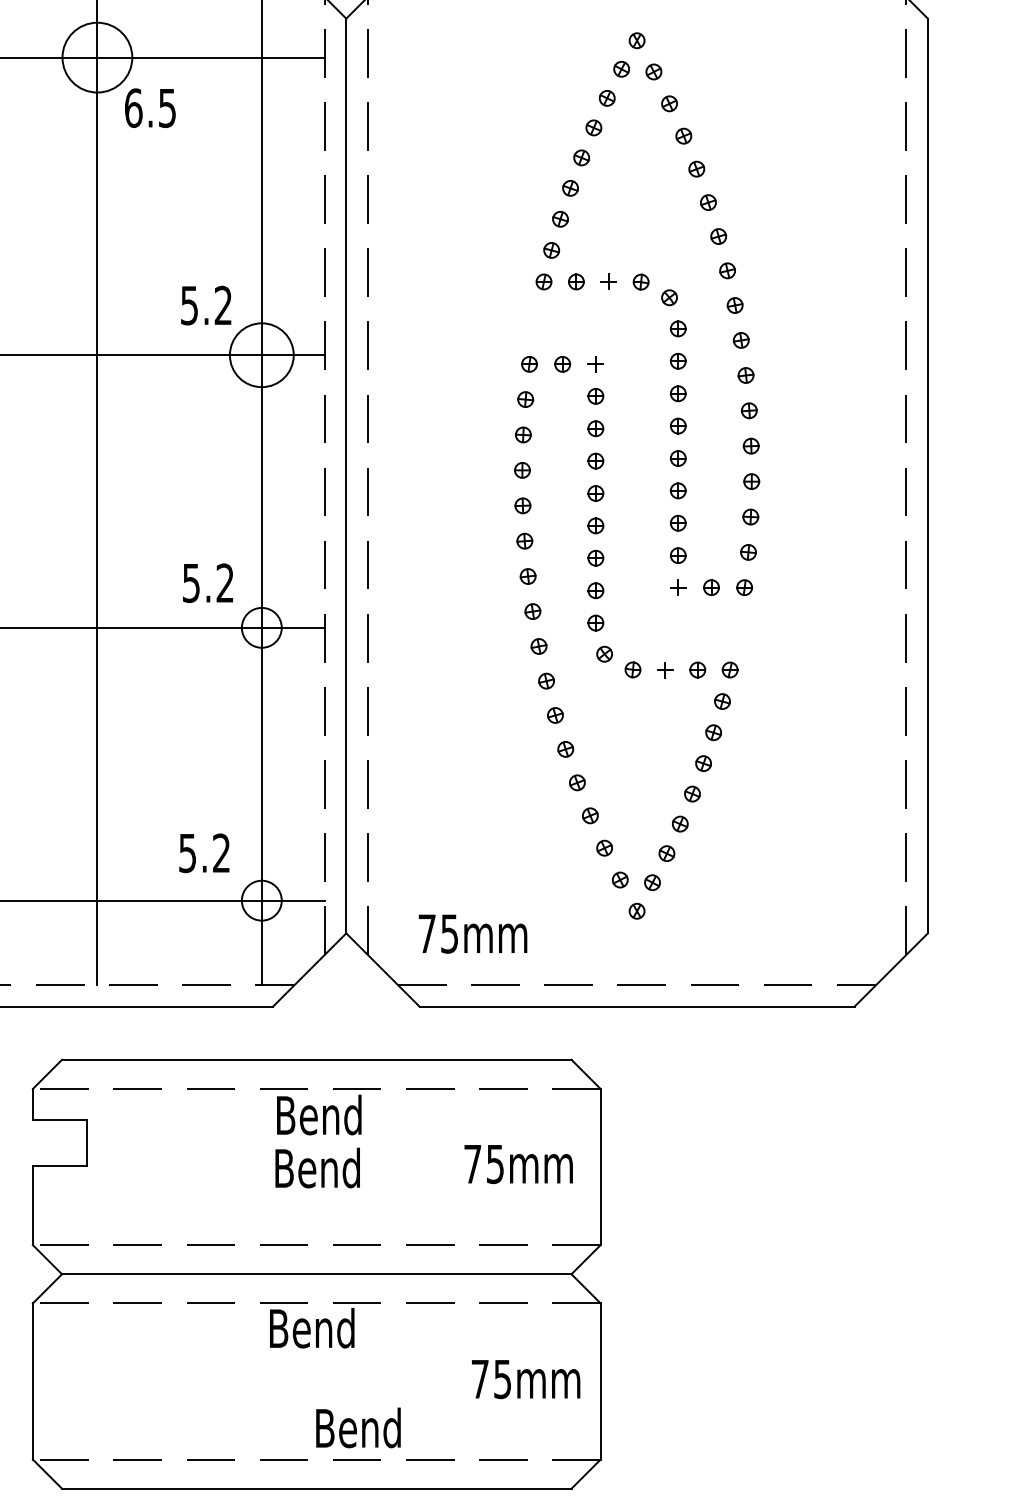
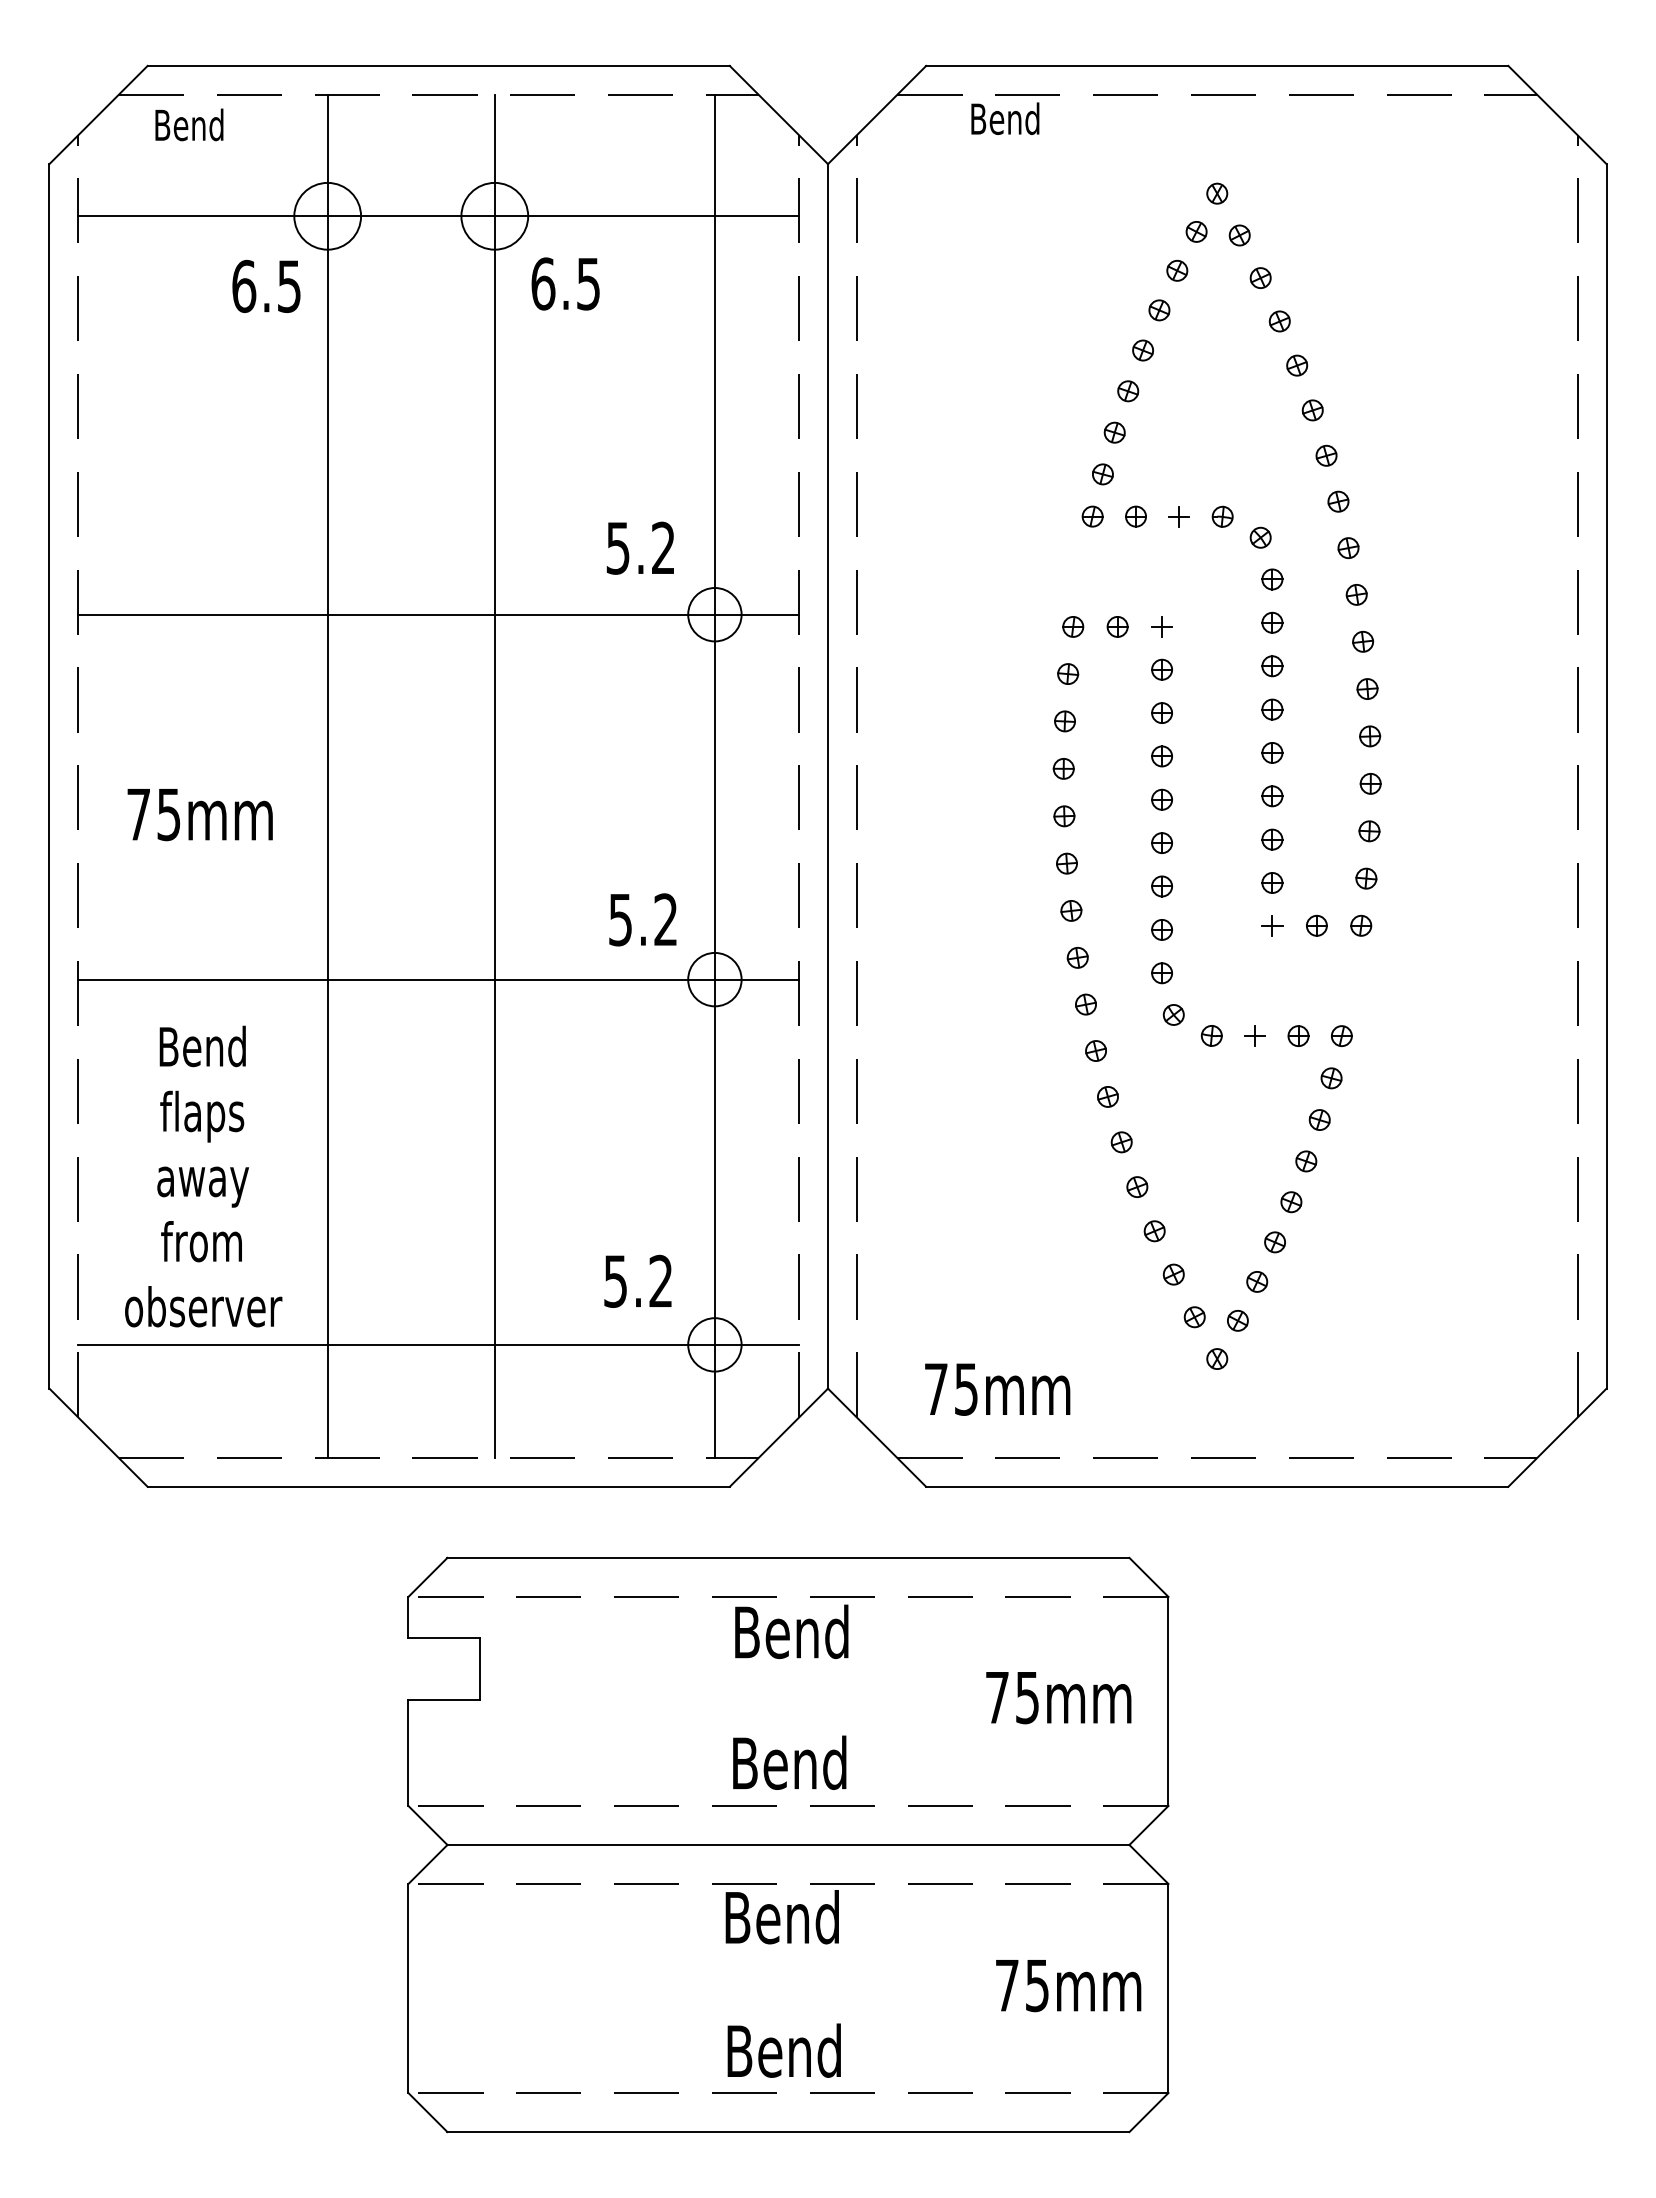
circle: (97, 57) -> (494, 215), size x0.71
circle: (261, 355) -> (714, 614), size x0.62
text: (317, 1167) -> (789, 1762), moved
text: (357, 1427) -> (783, 2050), moved

